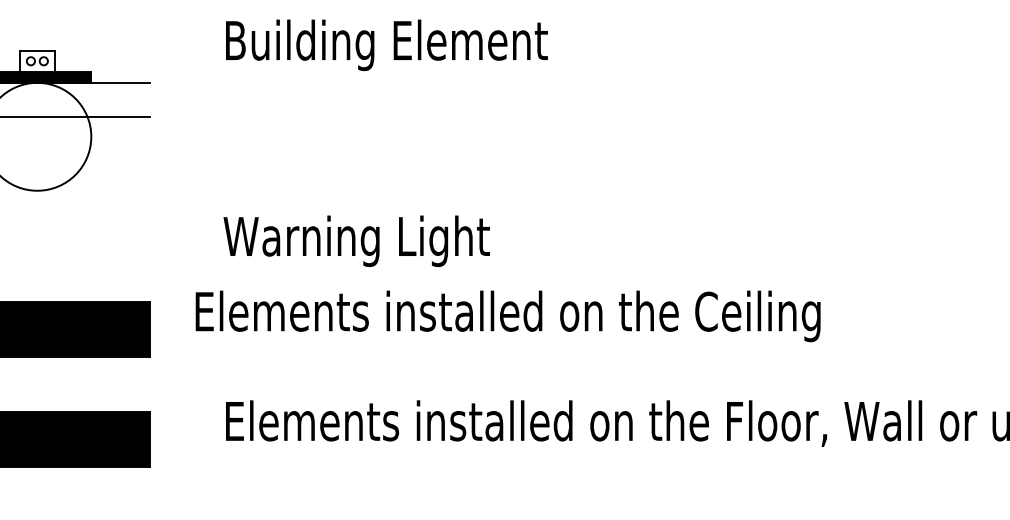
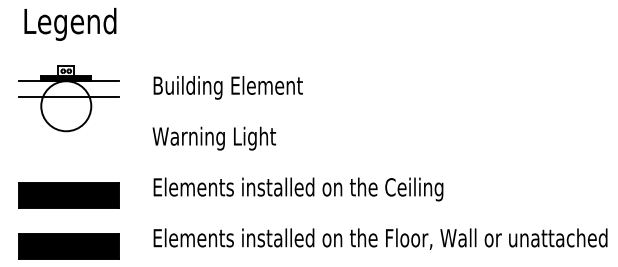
text: (385, 44) -> (227, 87), moved
text: (357, 240) -> (214, 138), moved
text: (508, 316) -> (298, 189), moved

